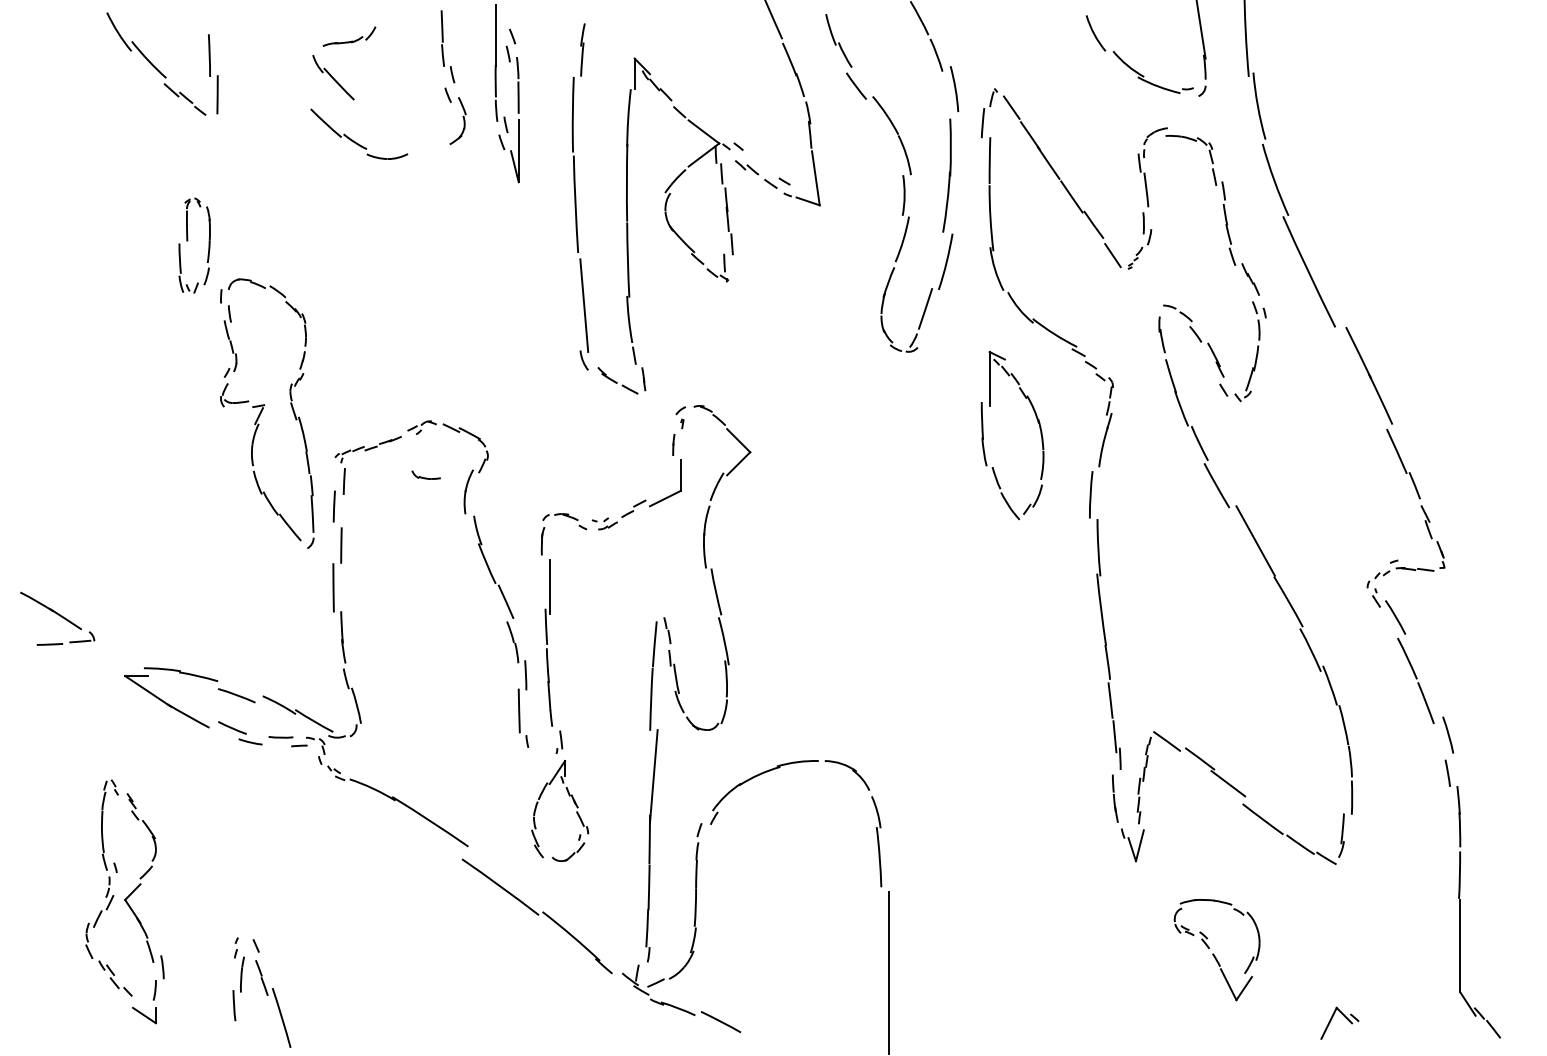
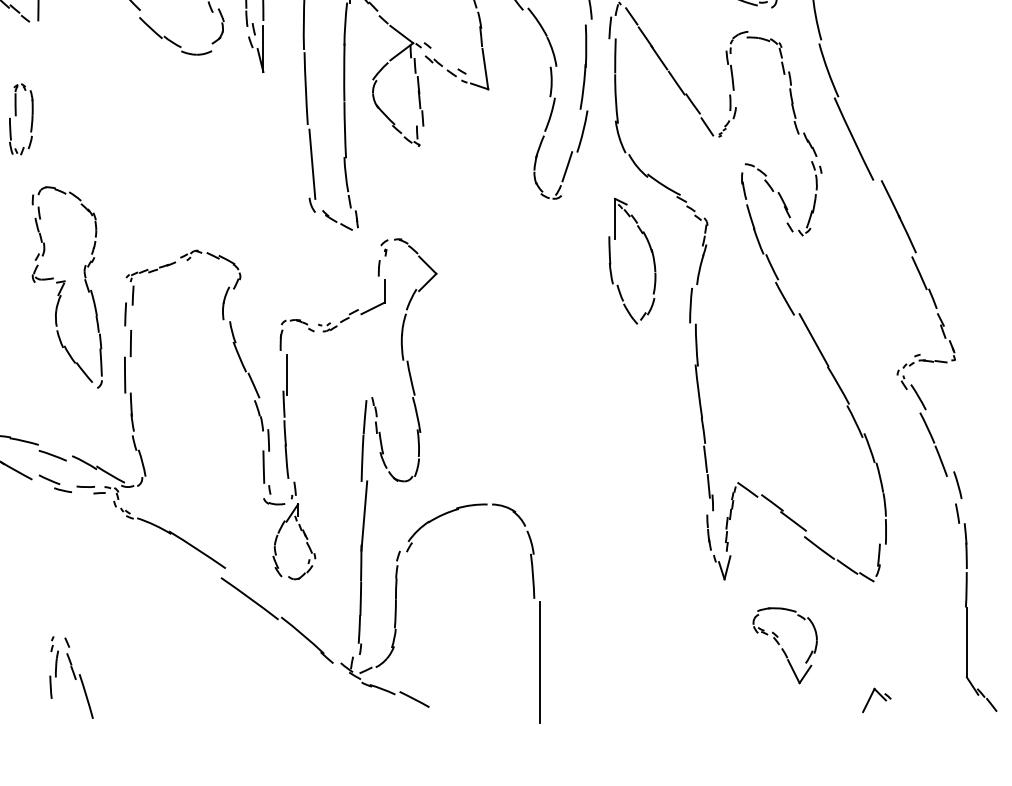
part: (355, 141) -> (172, 41), moved
part: (267, 413) -> (67, 287), moved
part: (425, 474) -> (273, 501), moved

